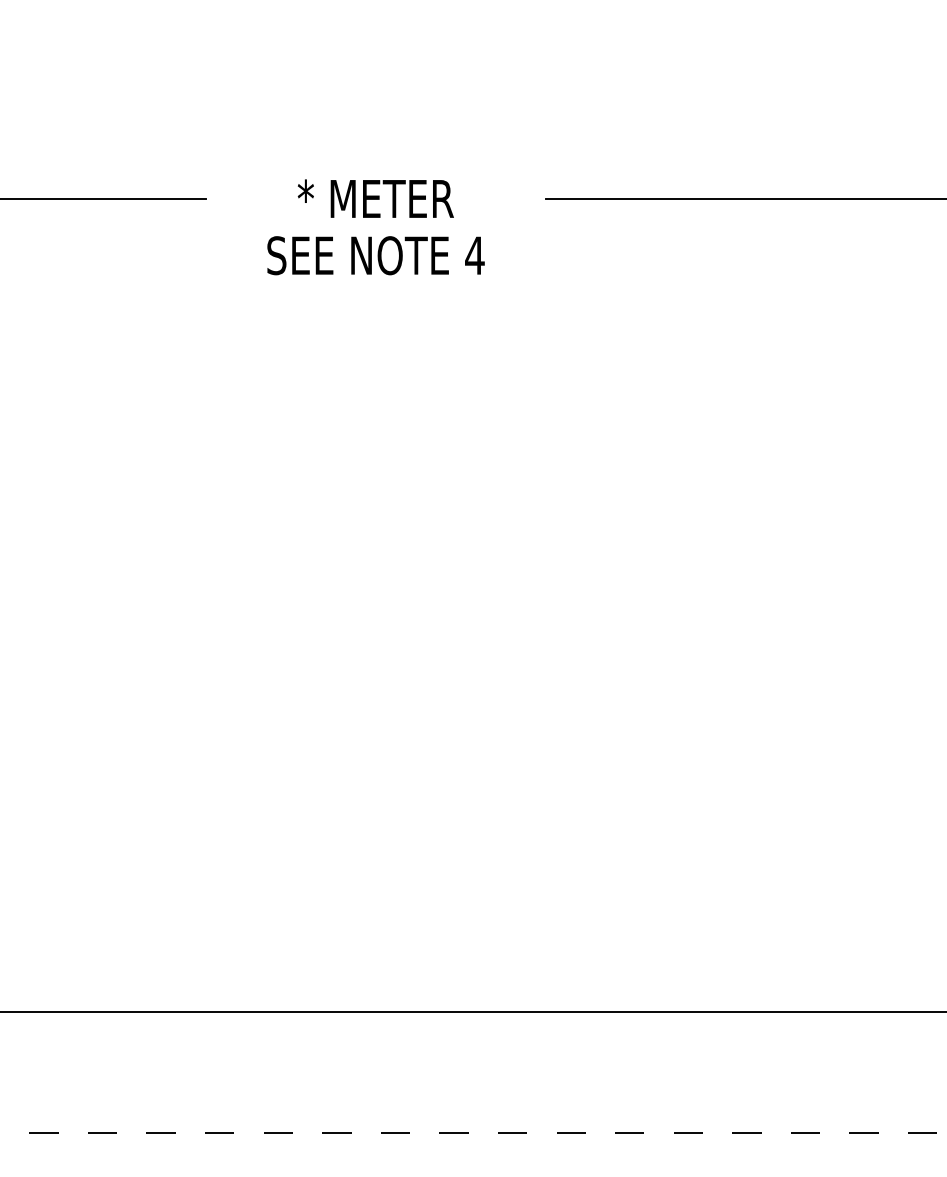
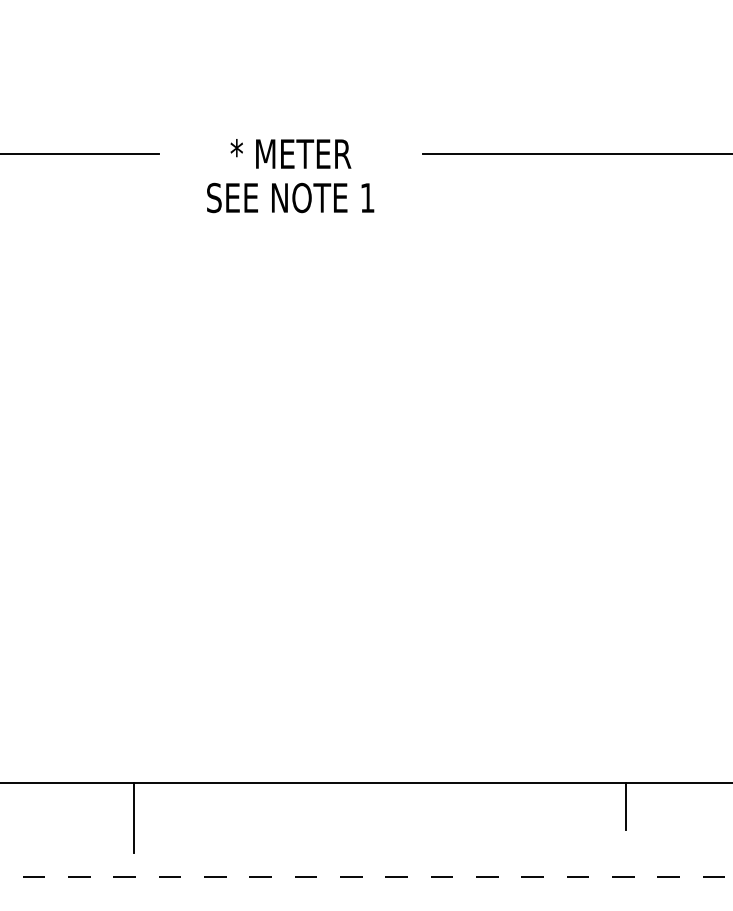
text: (474, 255) -> (367, 197), 4 -> 1
line: (808, 1042) -> (625, 806), added
line: (173, 1057) -> (134, 818), added

